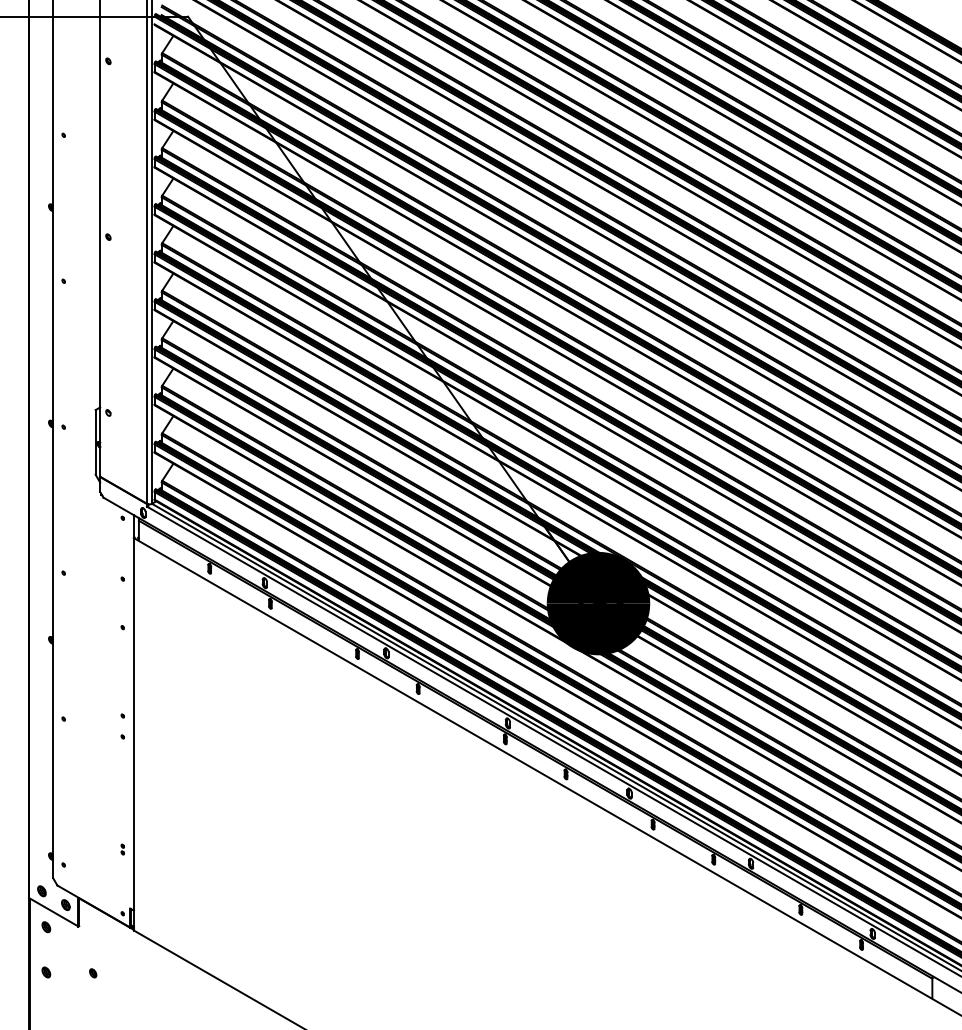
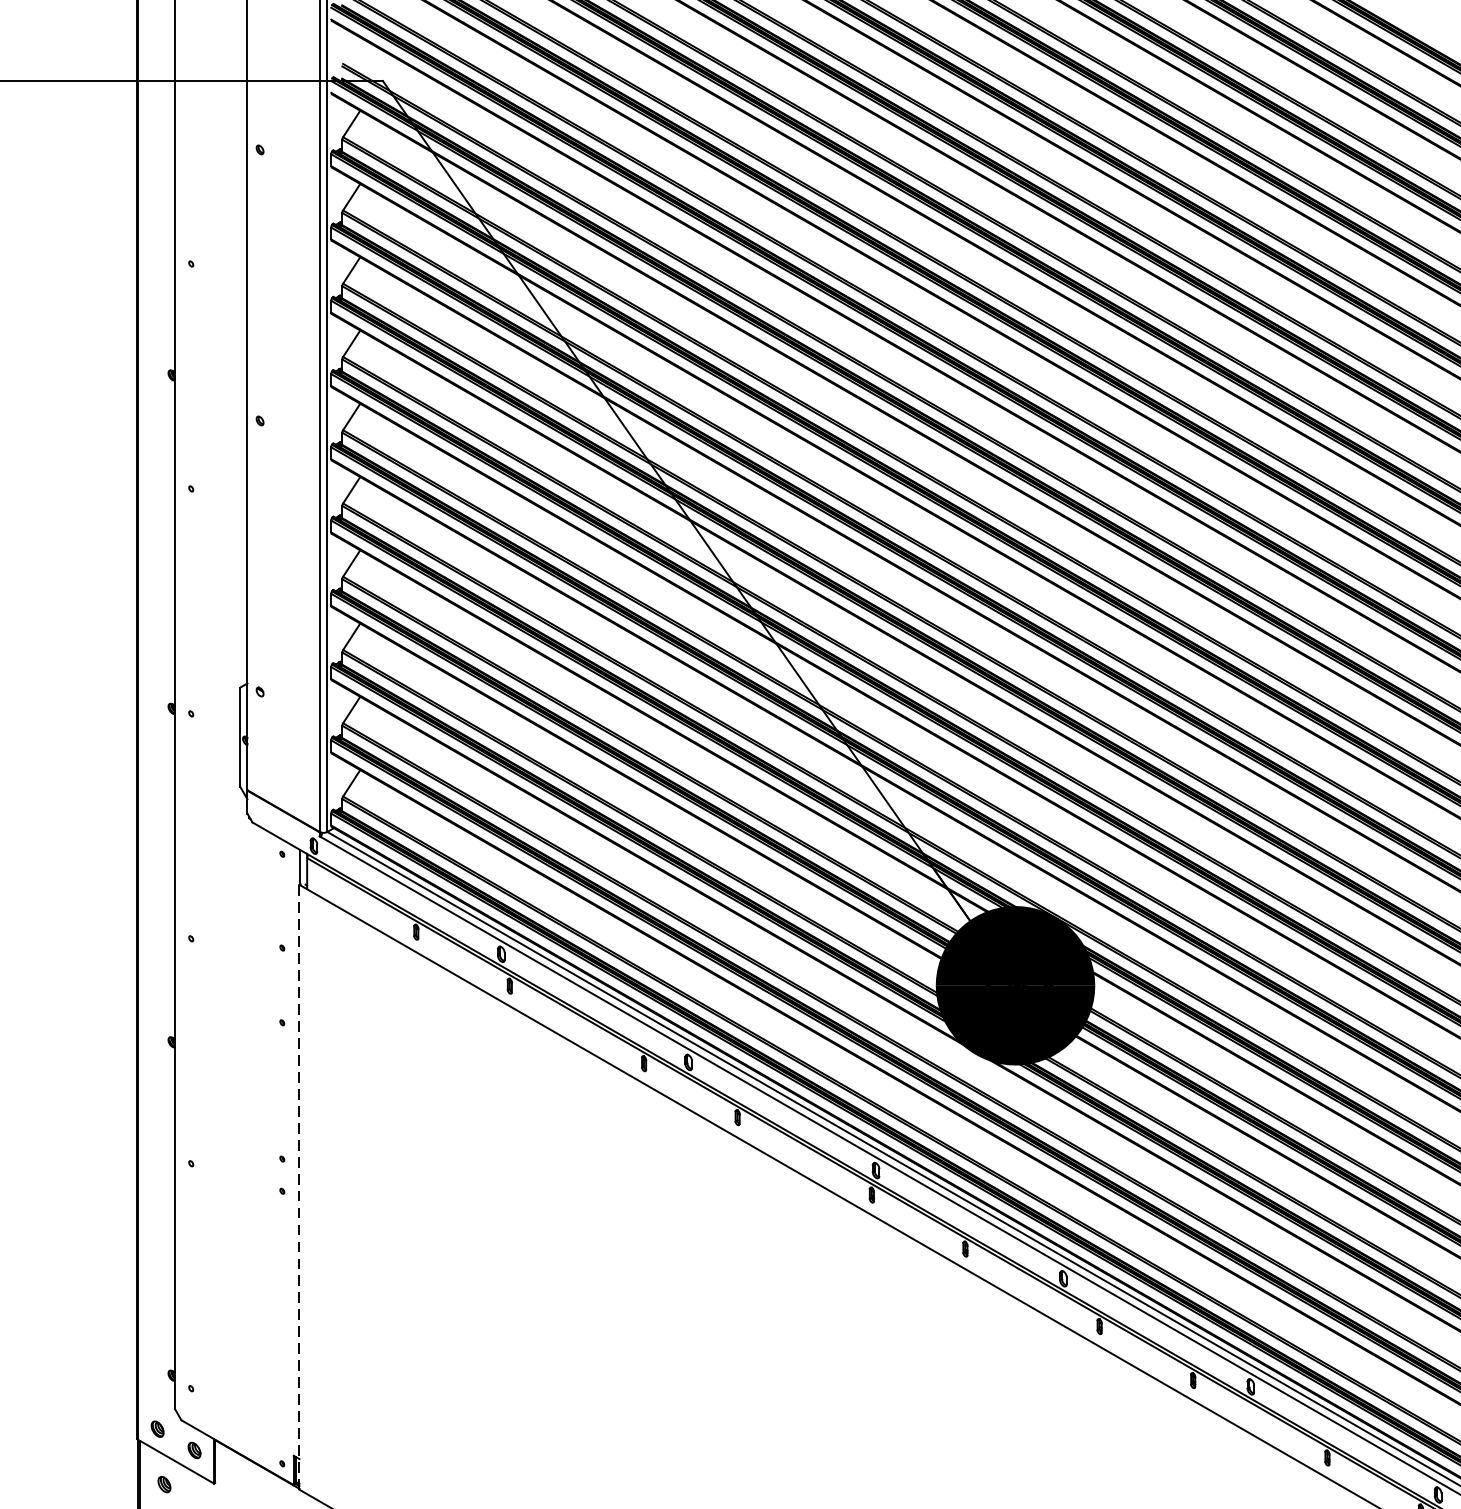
line: (133, 733) -> (298, 1185), solid -> dashed
part: (122, 849) -> (281, 1364), removed

